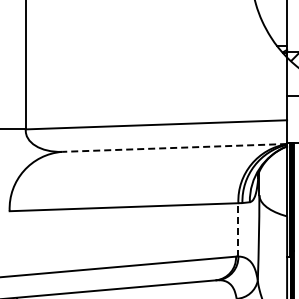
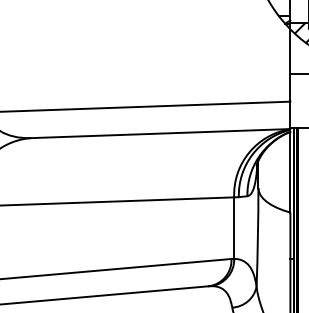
line: (174, 147) -> (160, 133), dashed -> solid
line: (238, 229) -> (234, 227), dashed -> solid

